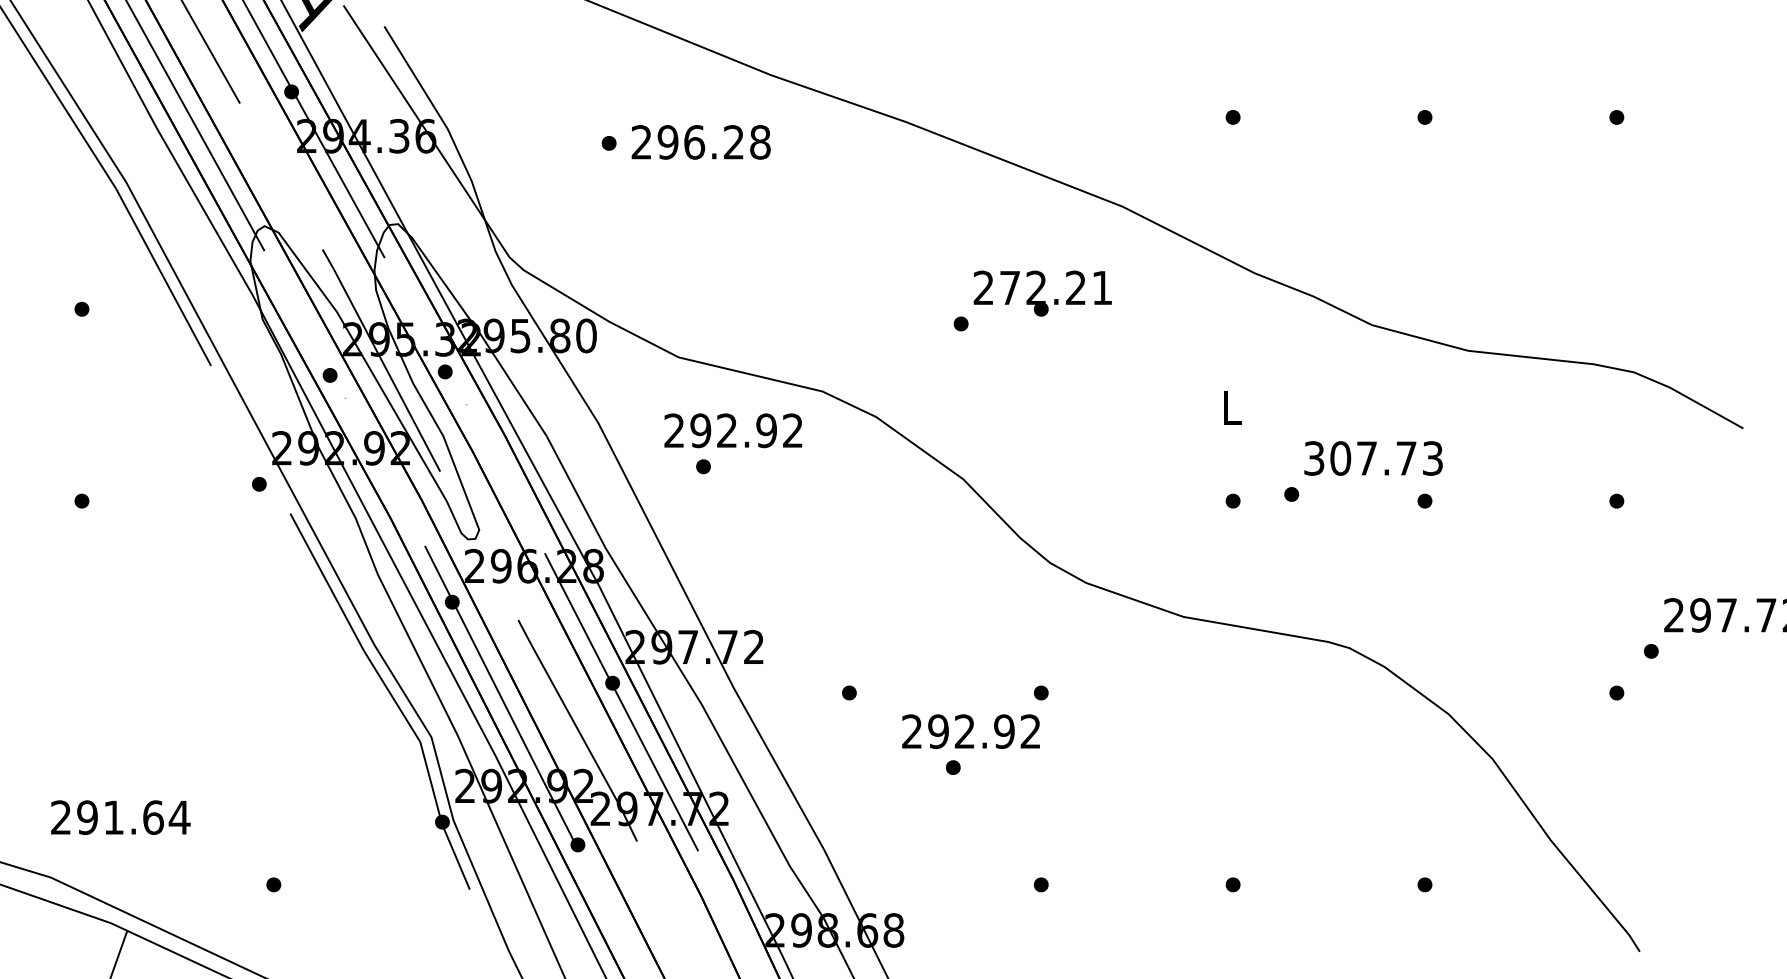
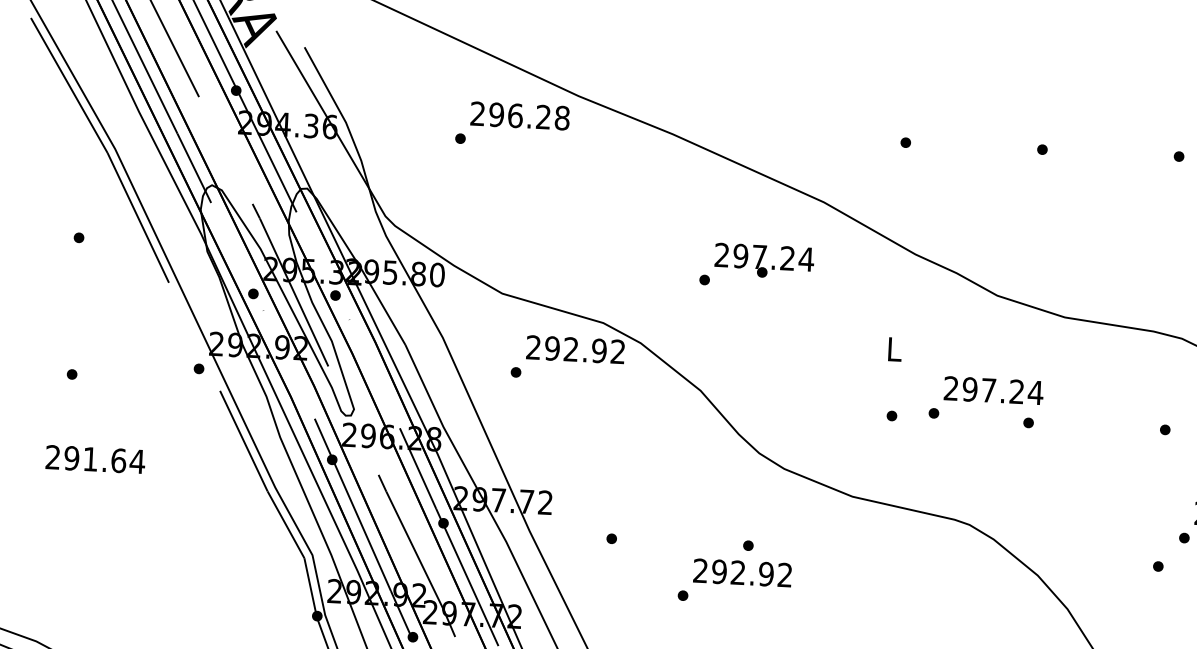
text: (700, 142) -> (519, 116), moved
text: (1056, 287) -> (773, 257), 272.21 -> 297.24
text: (733, 430) -> (575, 349), moved
text: (1373, 458) -> (993, 390), 307.73 -> 297.24
text: (970, 731) -> (742, 572), moved
text: (120, 817) -> (95, 459), moved

